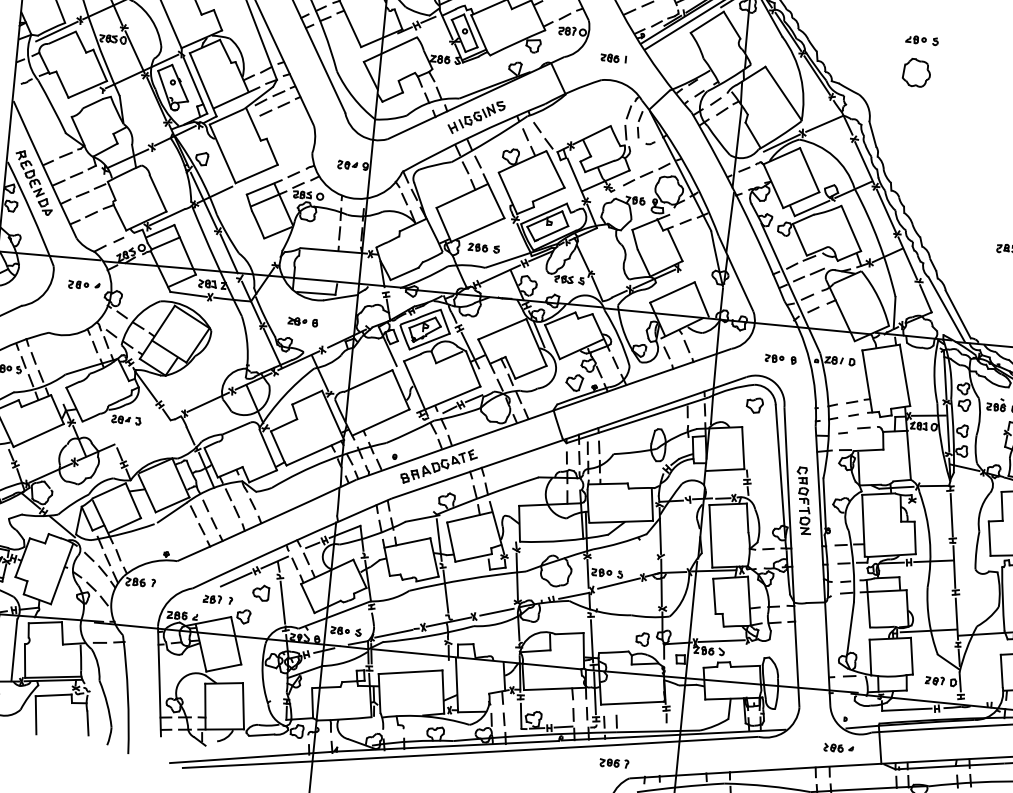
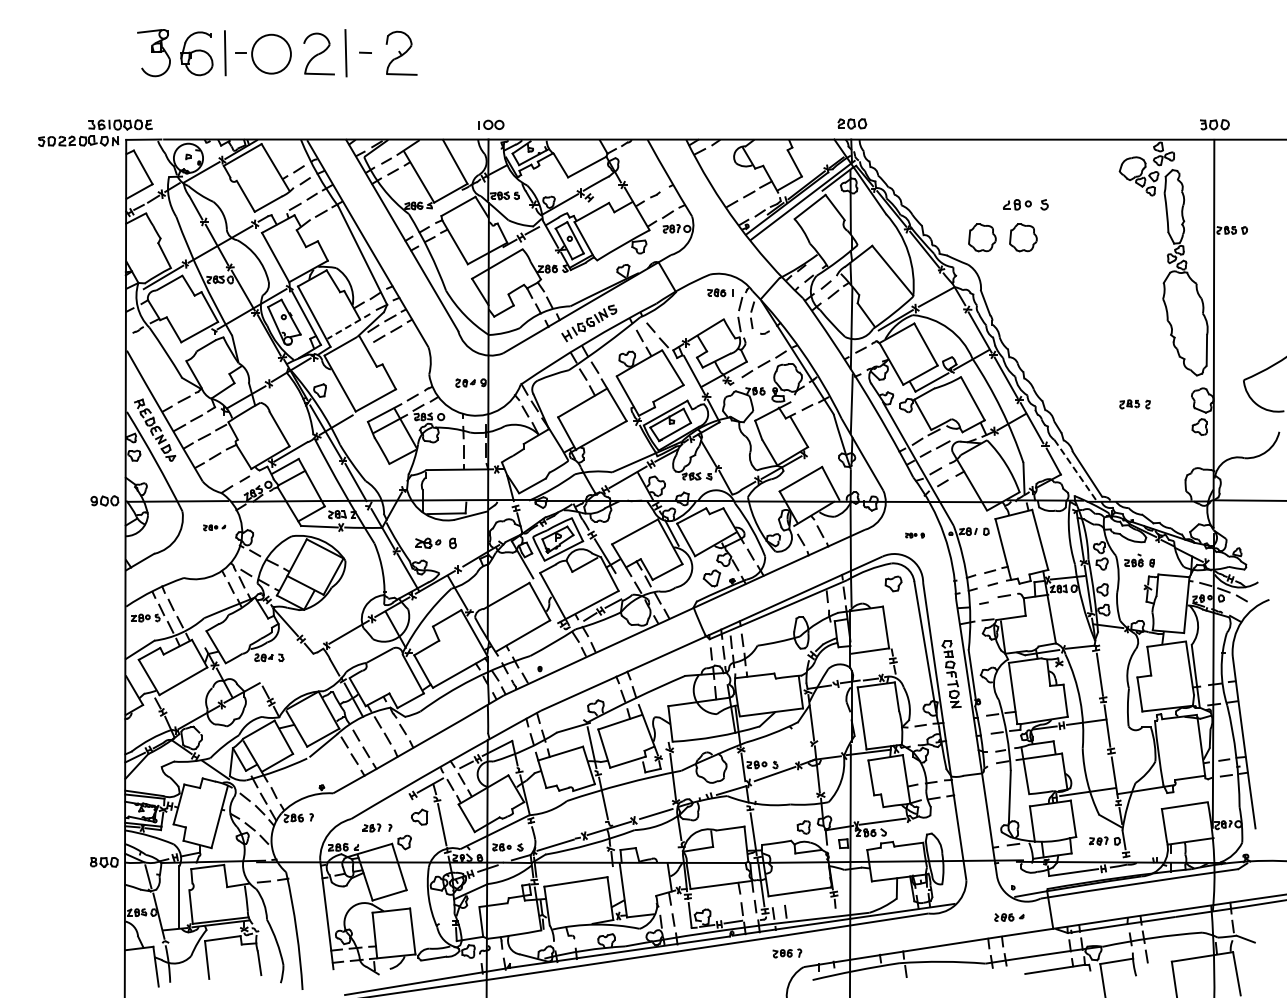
part: (921, 40) -> (1025, 204), size x1.4
part: (613, 58) -> (720, 292), moved
part: (875, 68) -> (982, 237), added
line: (236, 97) -> (348, 326), solid -> dashed
part: (484, 247) -> (609, 452), removed
part: (84, 285) -> (214, 527), size x0.7
line: (946, 309) -> (1075, 470), solid -> dashed
part: (302, 322) -> (435, 543), size x1.4
part: (780, 359) -> (914, 535), size x0.6
part: (438, 466) -> (584, 674), removed
line: (236, 578) -> (393, 805), removed

